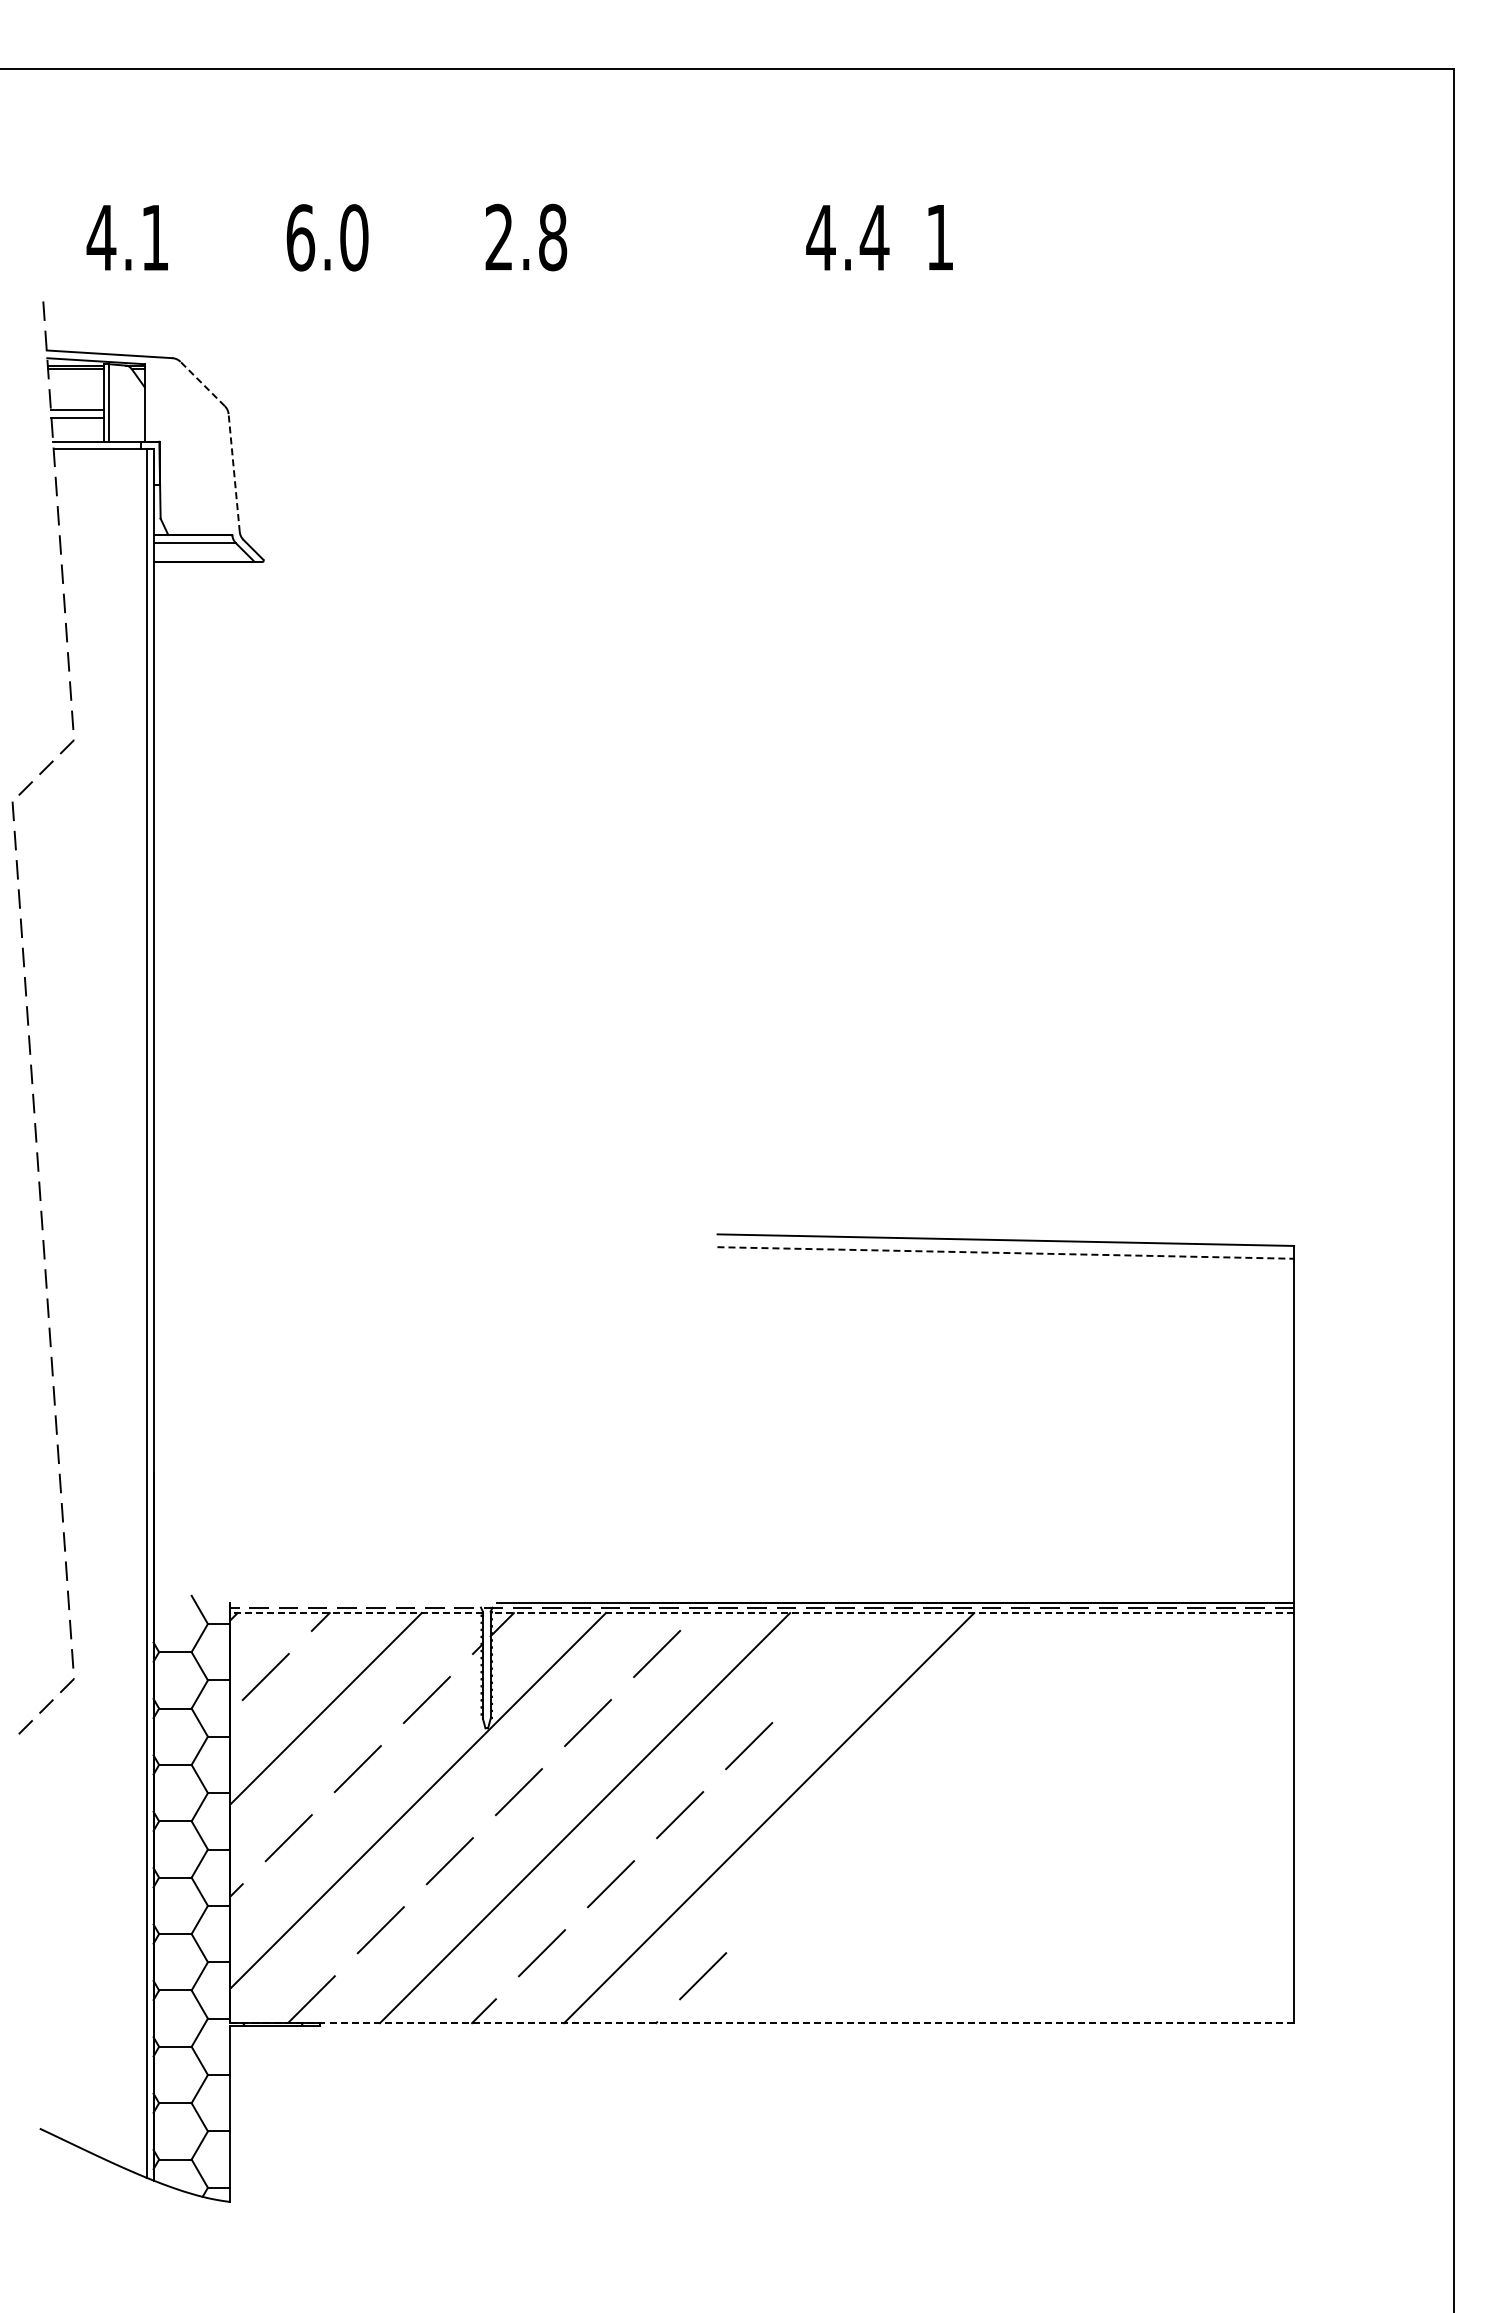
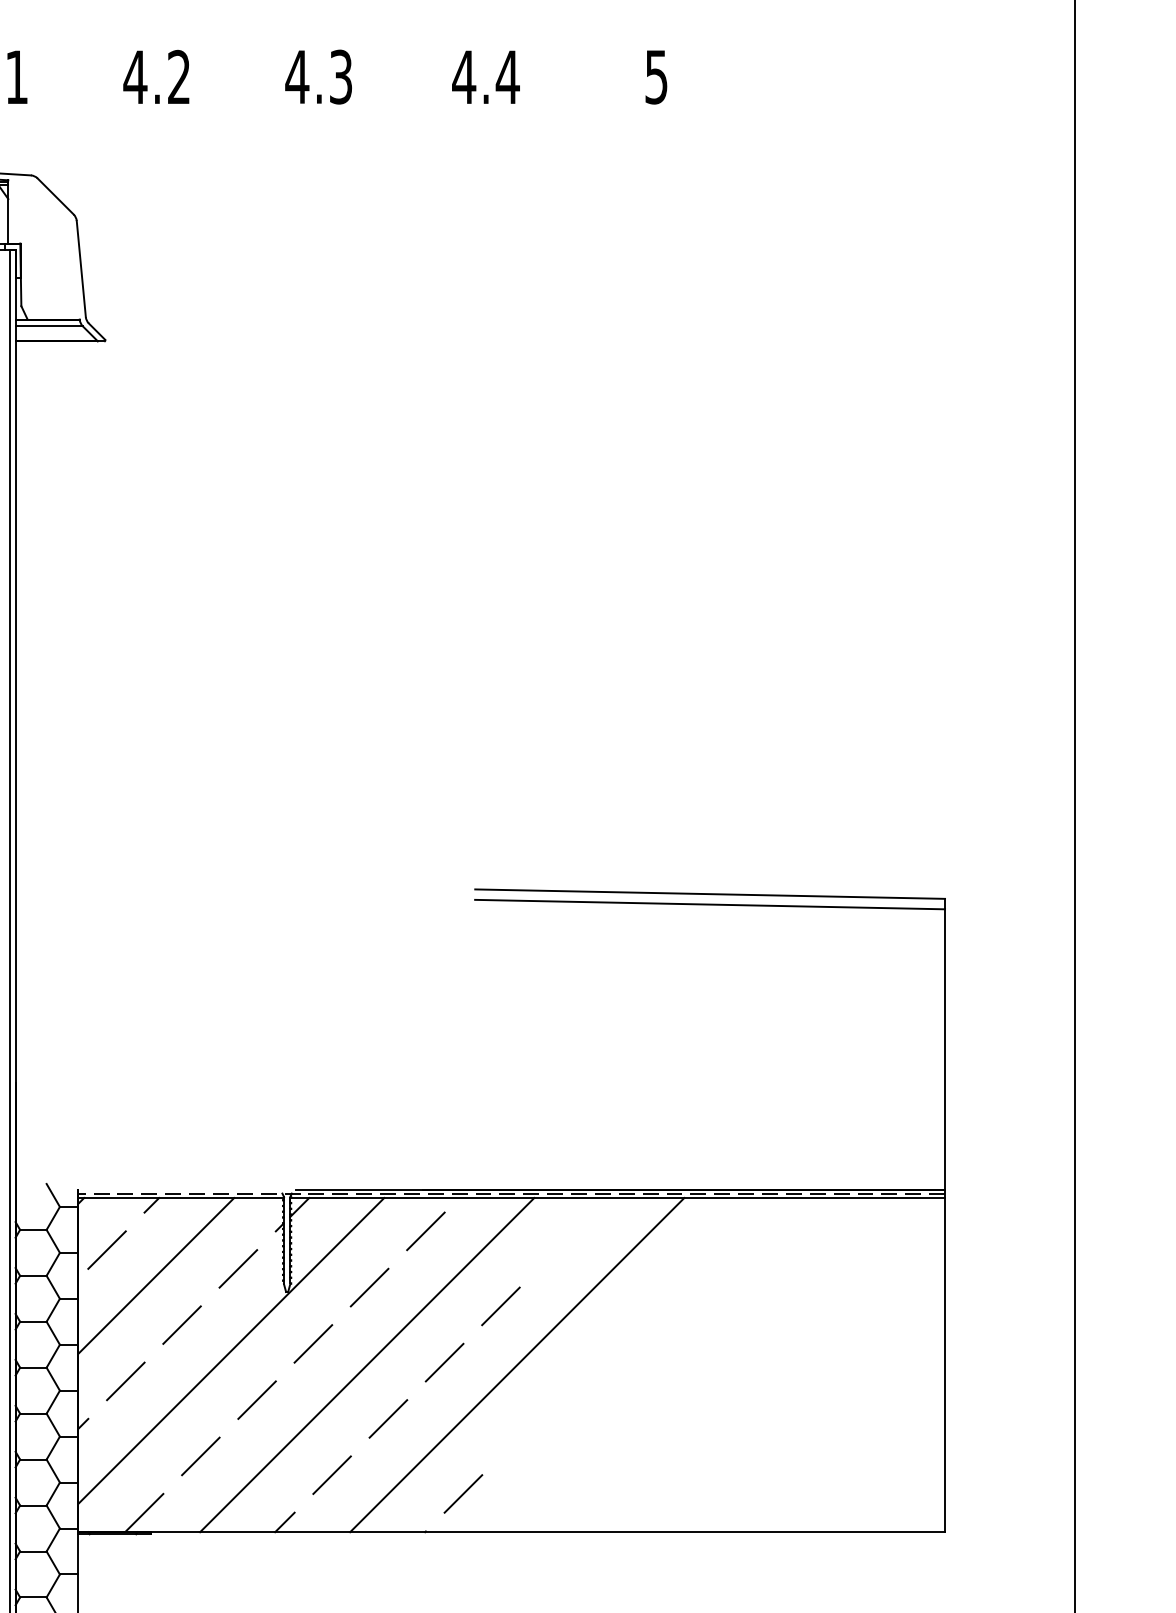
text: (326, 237) -> (156, 77), 6.0 -> 4.2
text: (525, 237) -> (318, 77), 2.8 -> 4.3
text: (847, 237) -> (485, 77), moved
text: (939, 238) -> (656, 77), 1 -> 5
line: (202, 383) -> (55, 196), dashed -> solid
line: (234, 472) -> (81, 268), dashed -> solid
line: (1006, 1252) -> (710, 904), dashed -> solid
line: (356, 1613) -> (180, 1198), dashed -> solid
line: (892, 1613) -> (617, 1198), dashed -> solid
line: (762, 2023) -> (511, 1532), dashed -> solid

